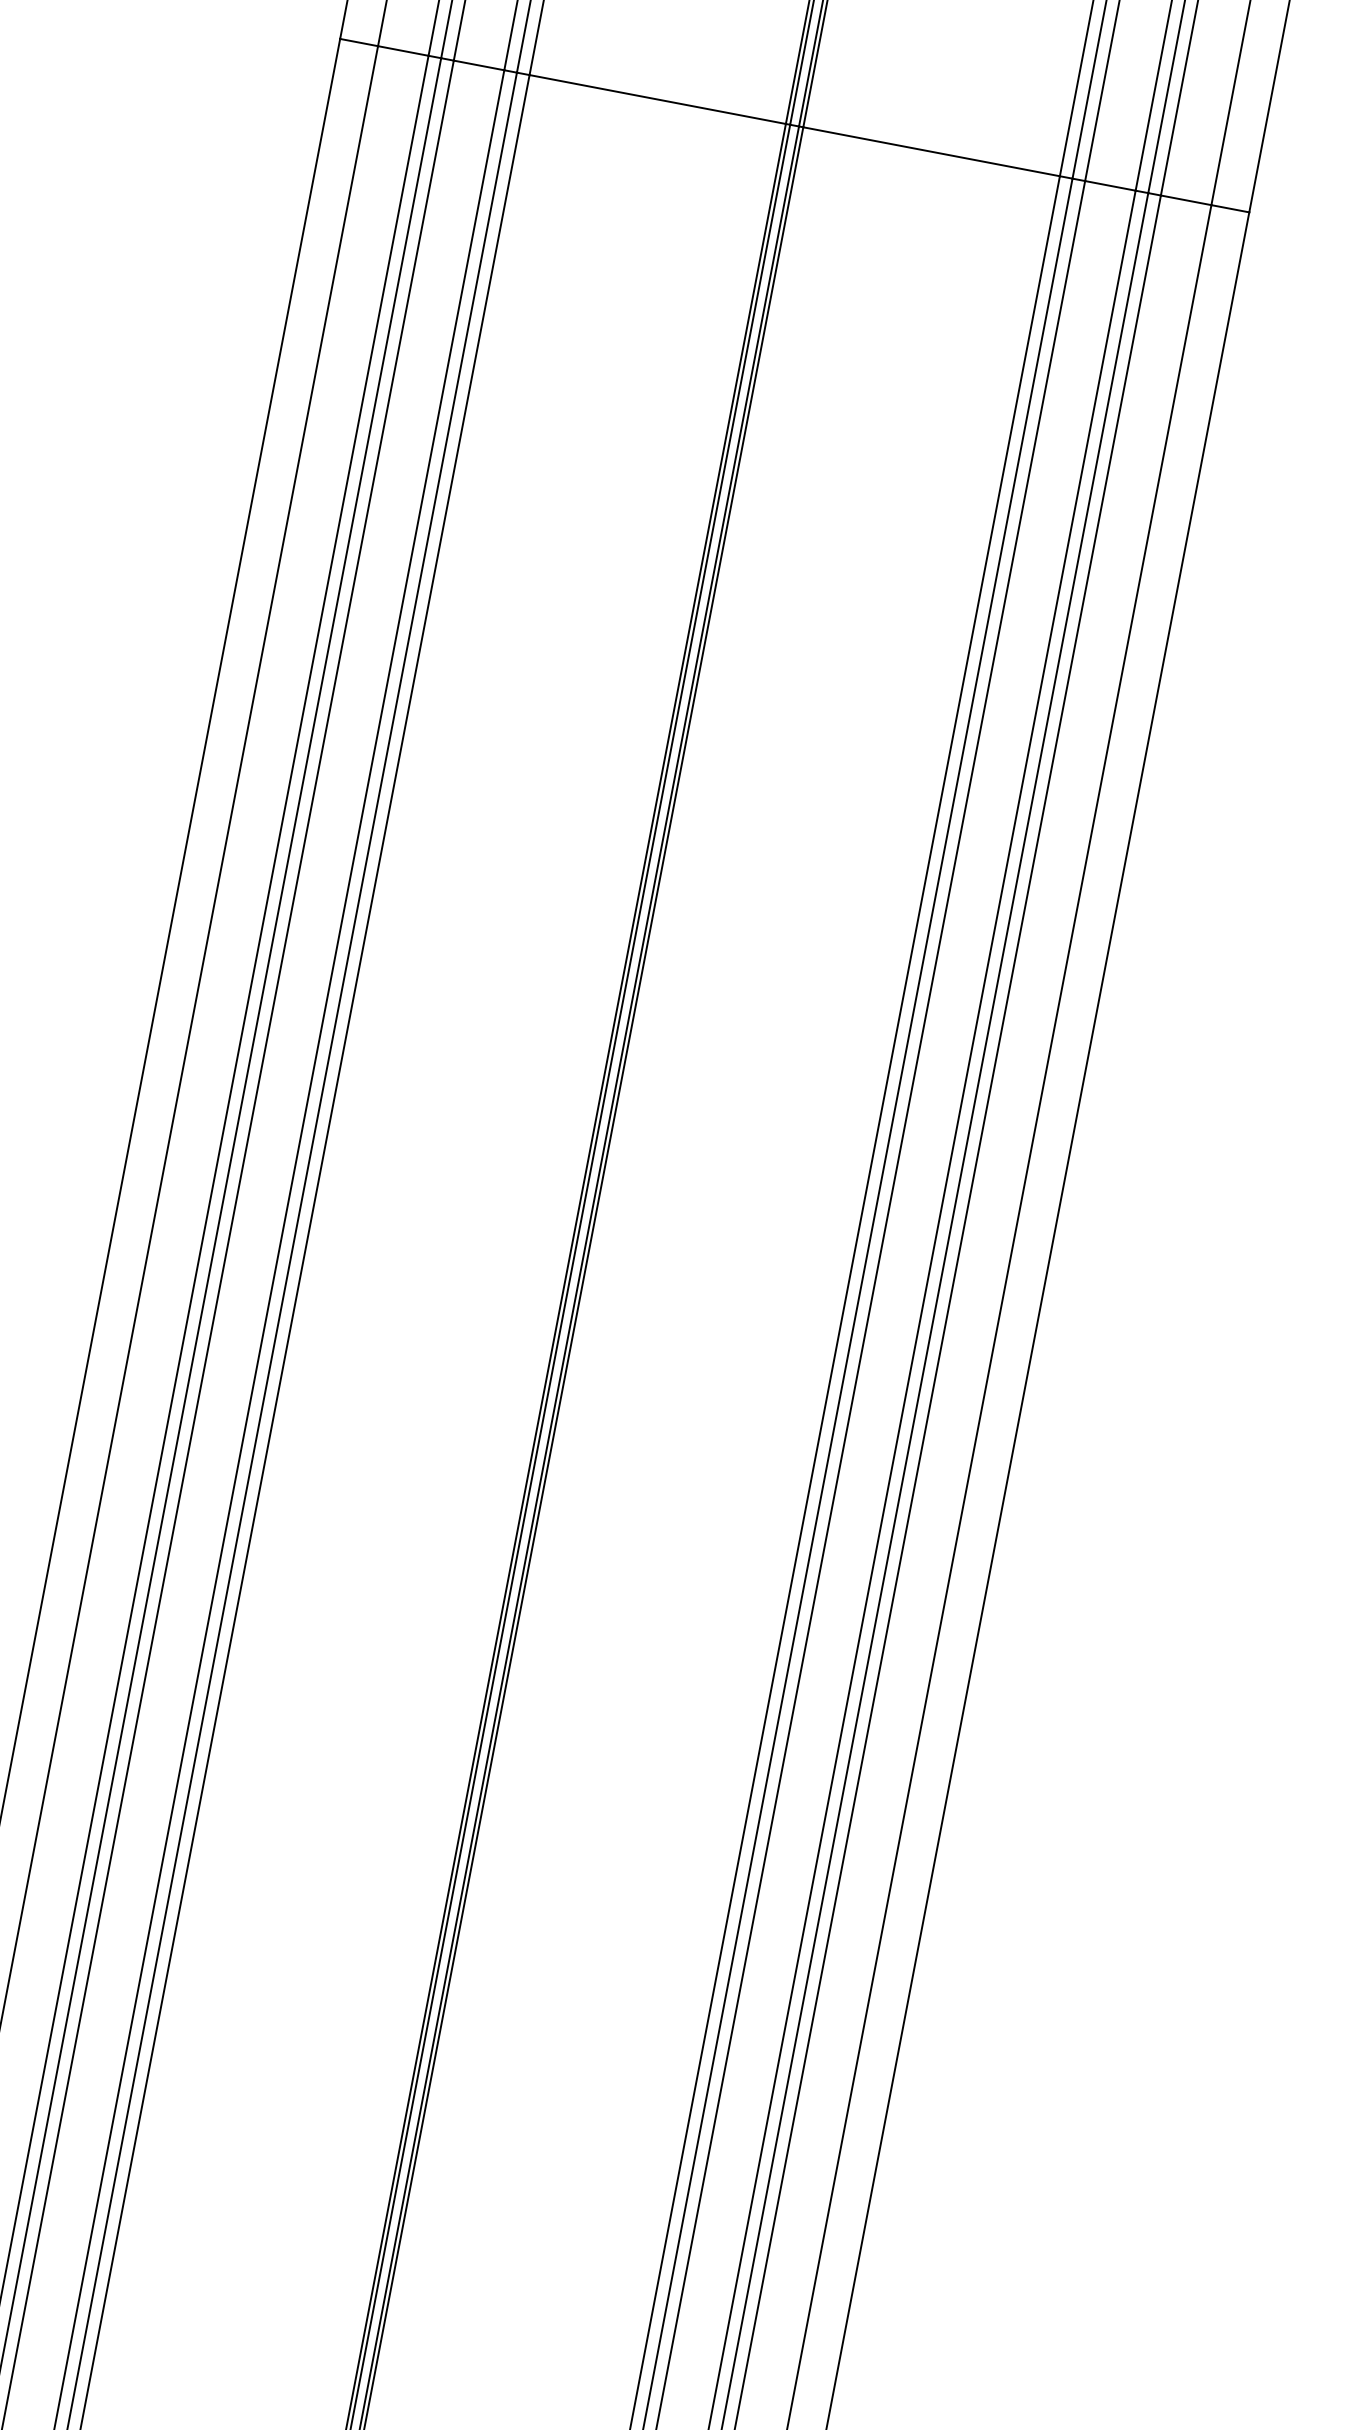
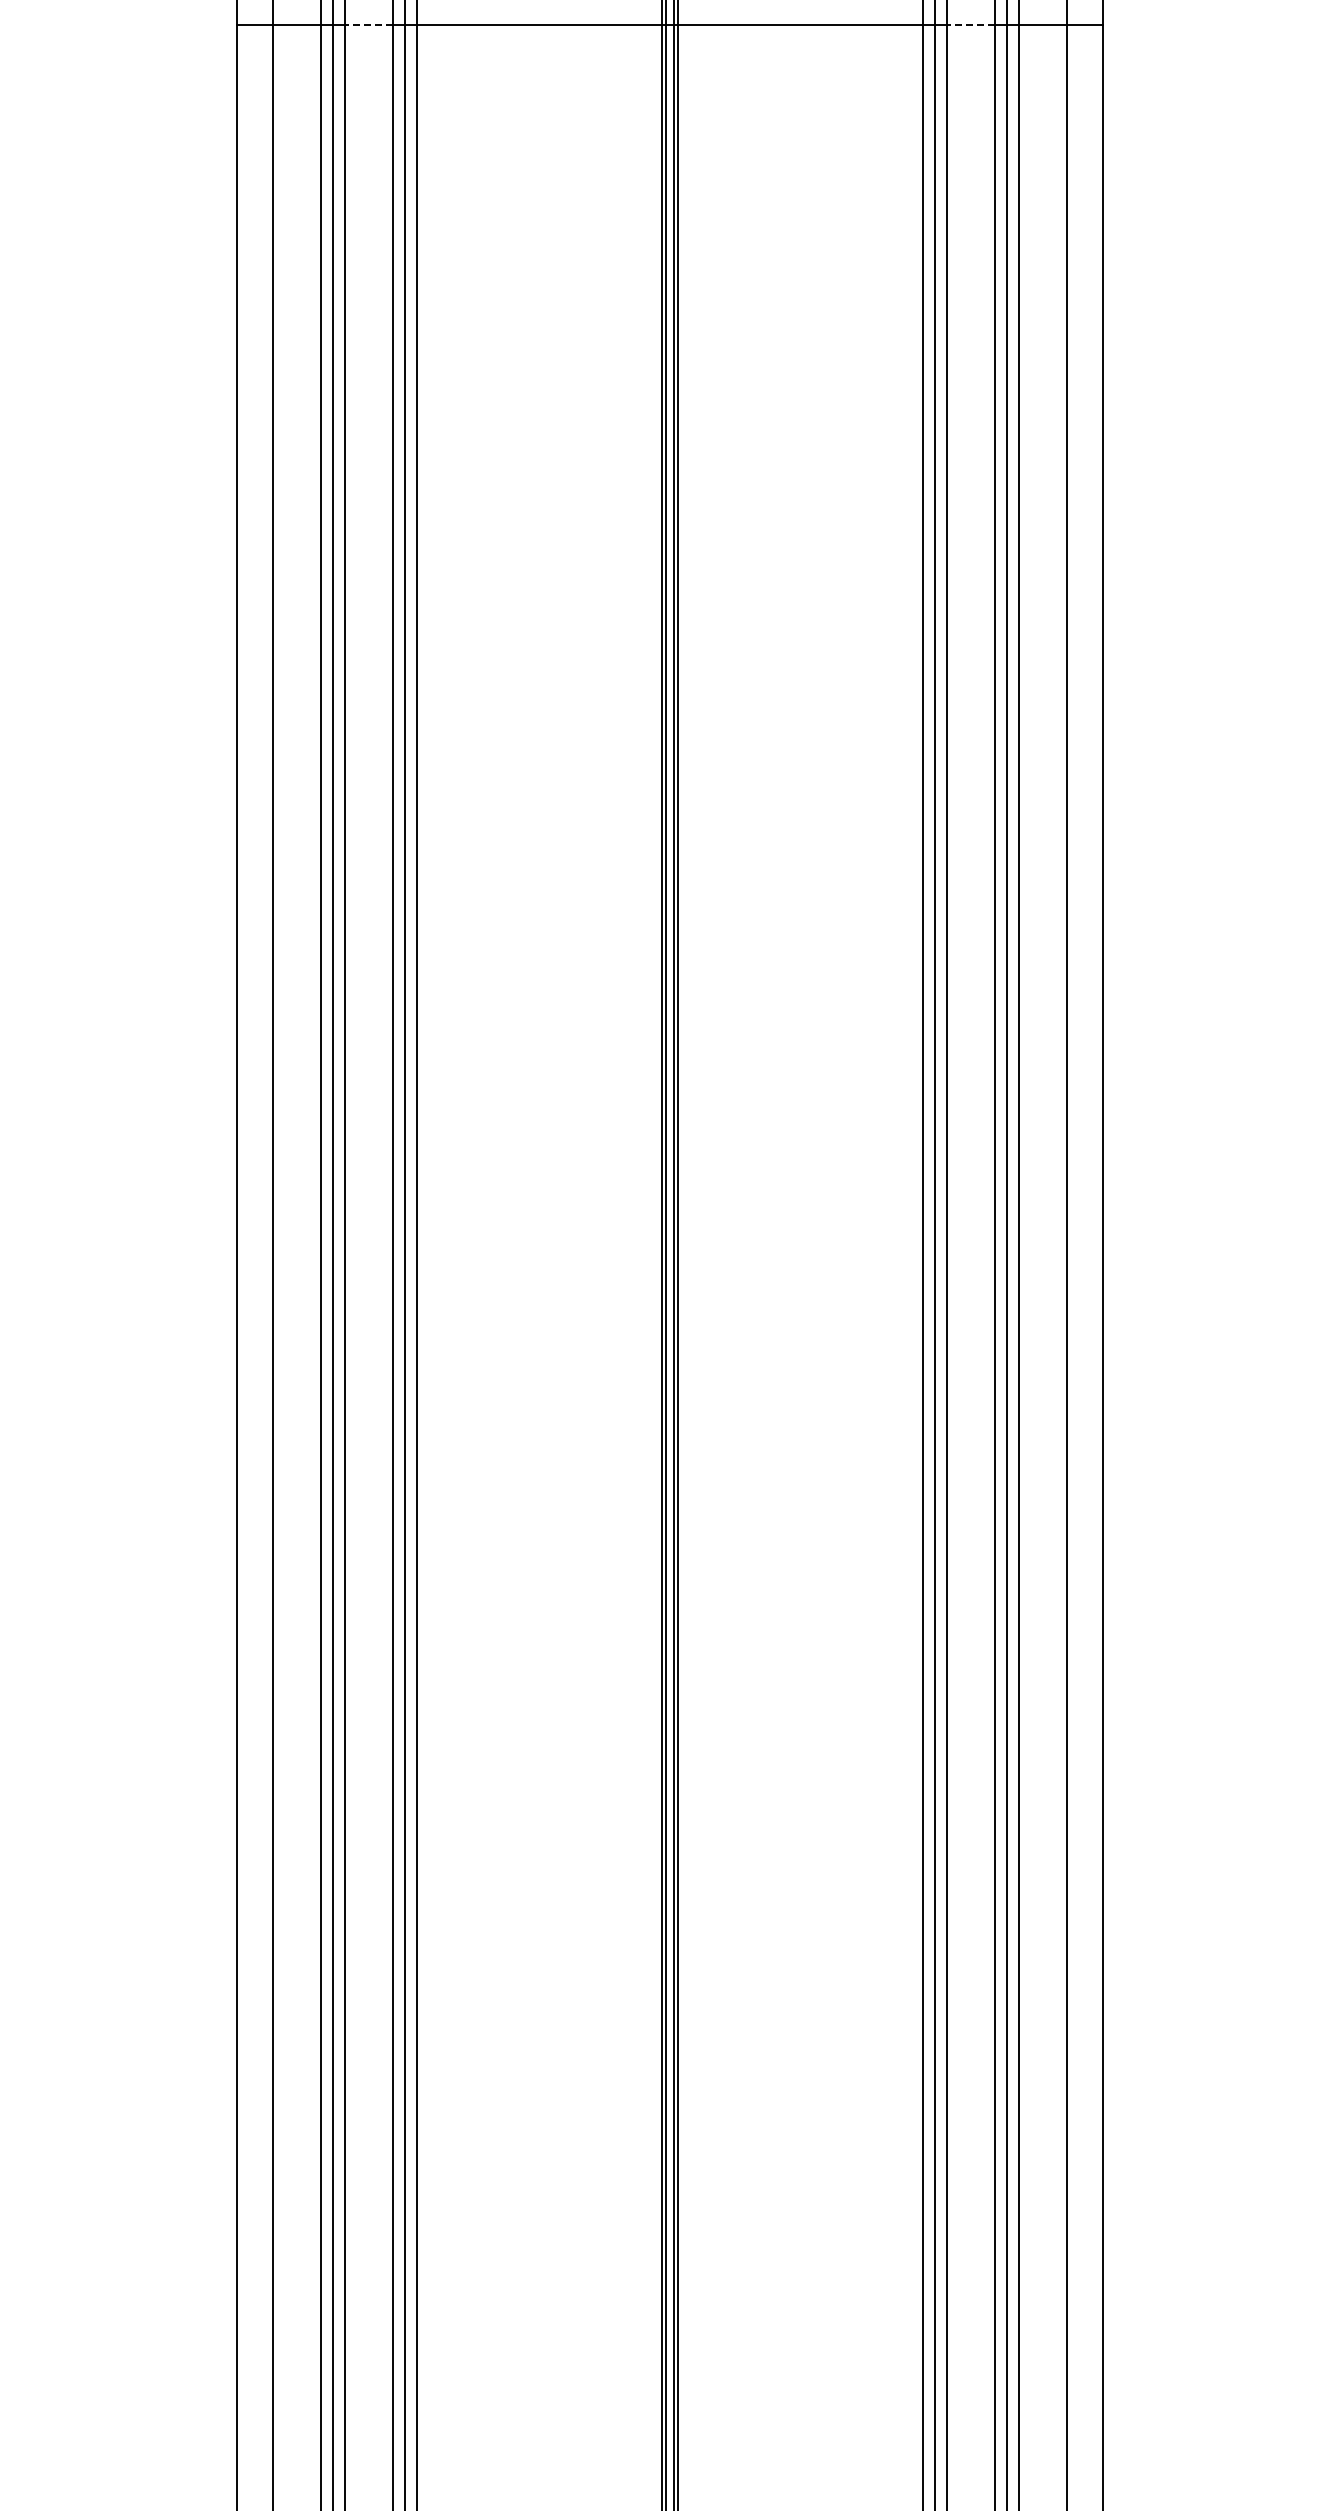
line: (478, 64) -> (368, 24), solid -> dashed
line: (1110, 185) -> (970, 24), solid -> dashed

